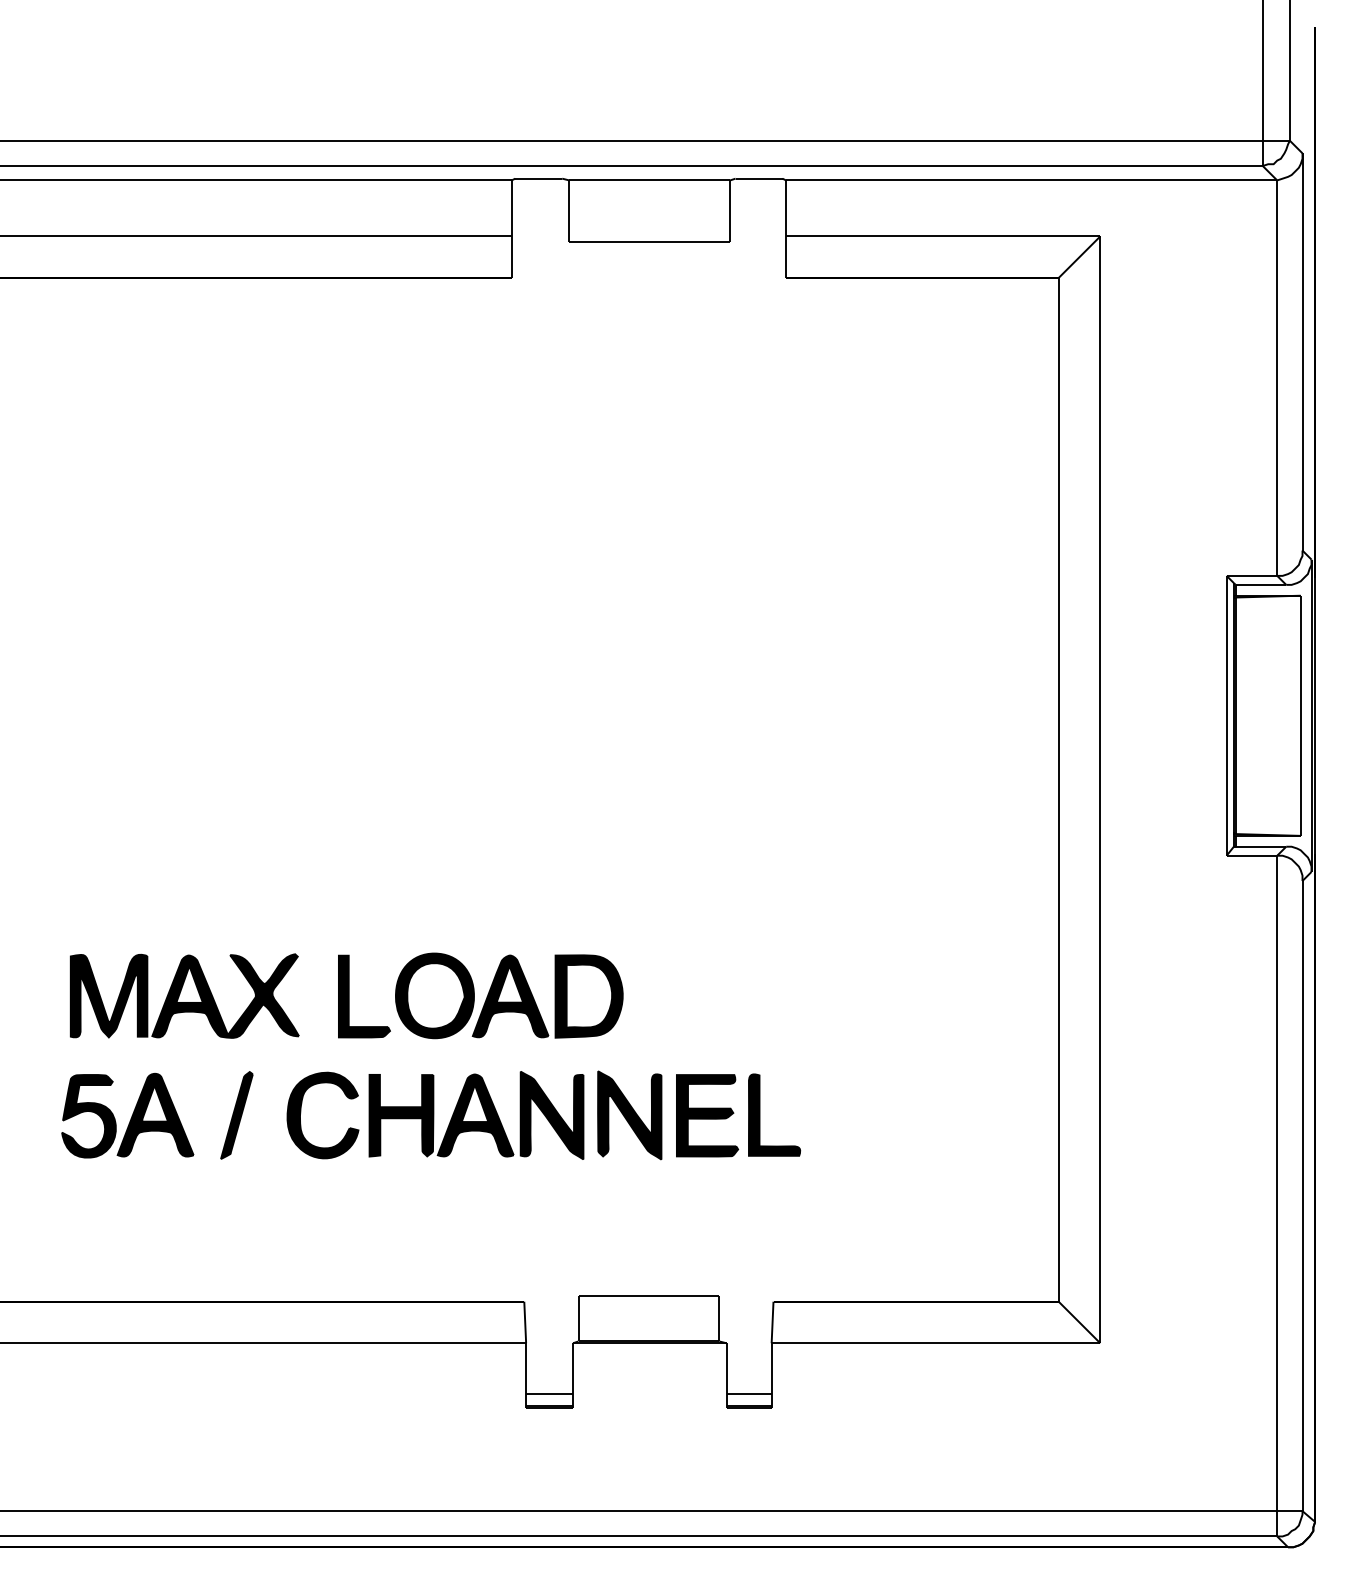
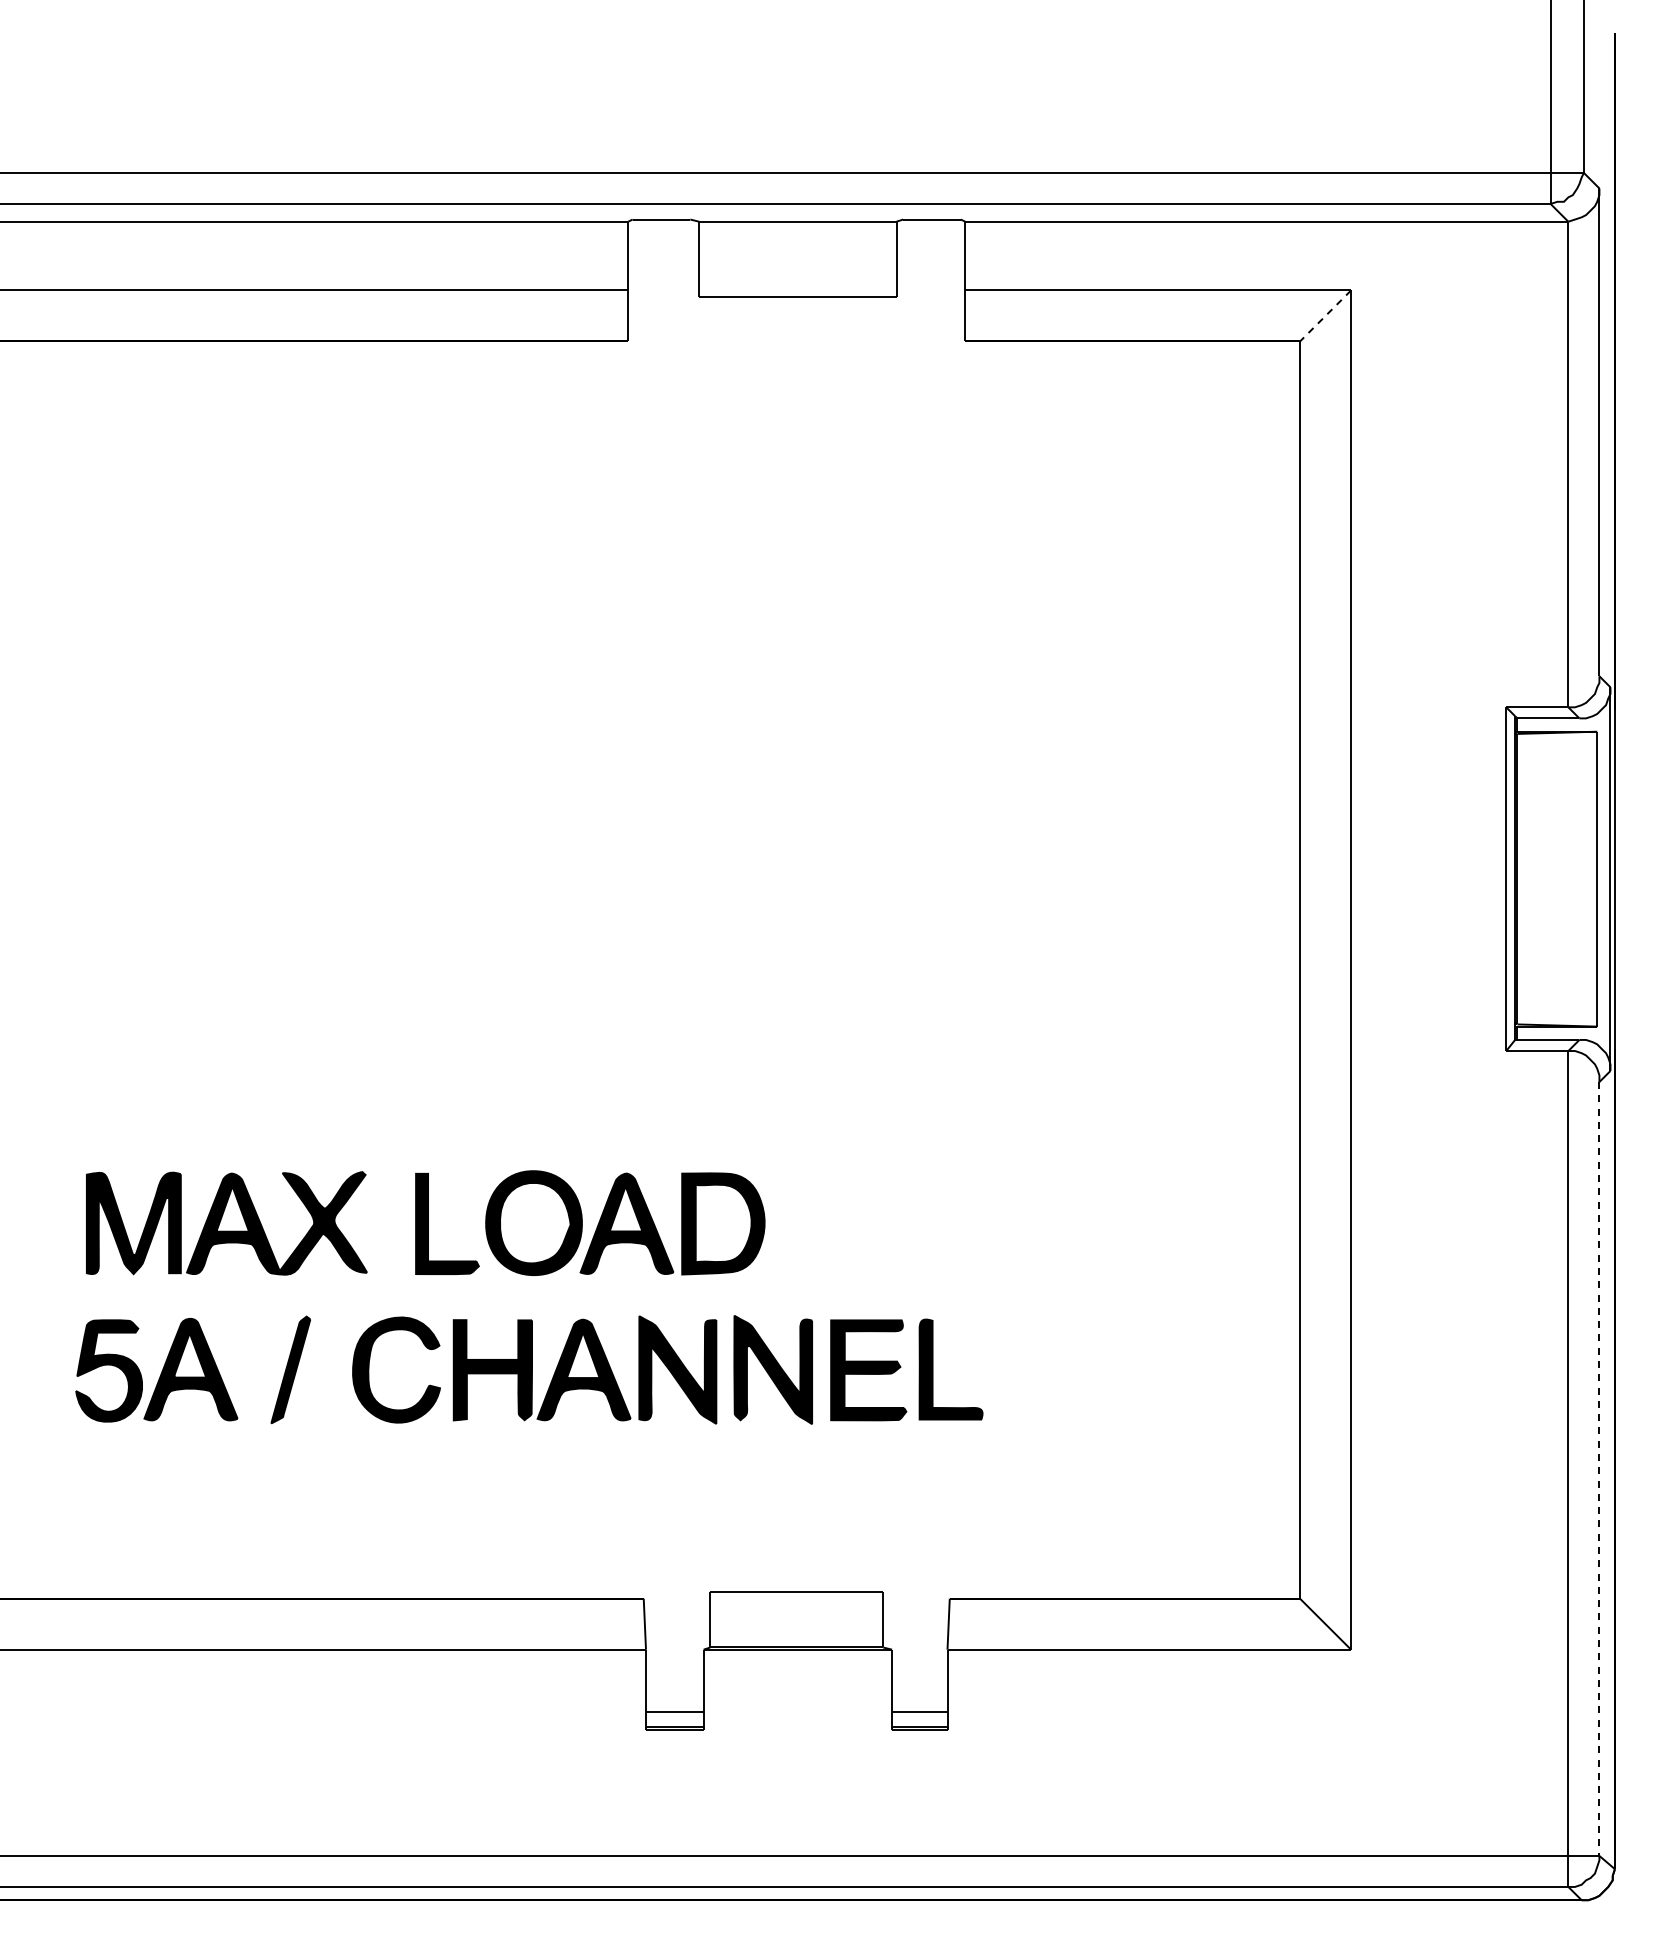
line: (1079, 257) -> (1325, 316), solid -> dashed
line: (1302, 1195) -> (1599, 1468), solid -> dashed

